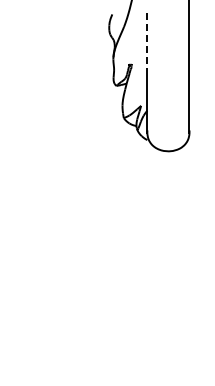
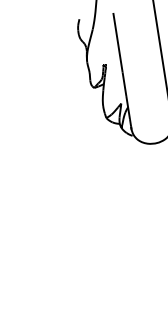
line: (147, 44) -> (118, 43), dashed -> solid

